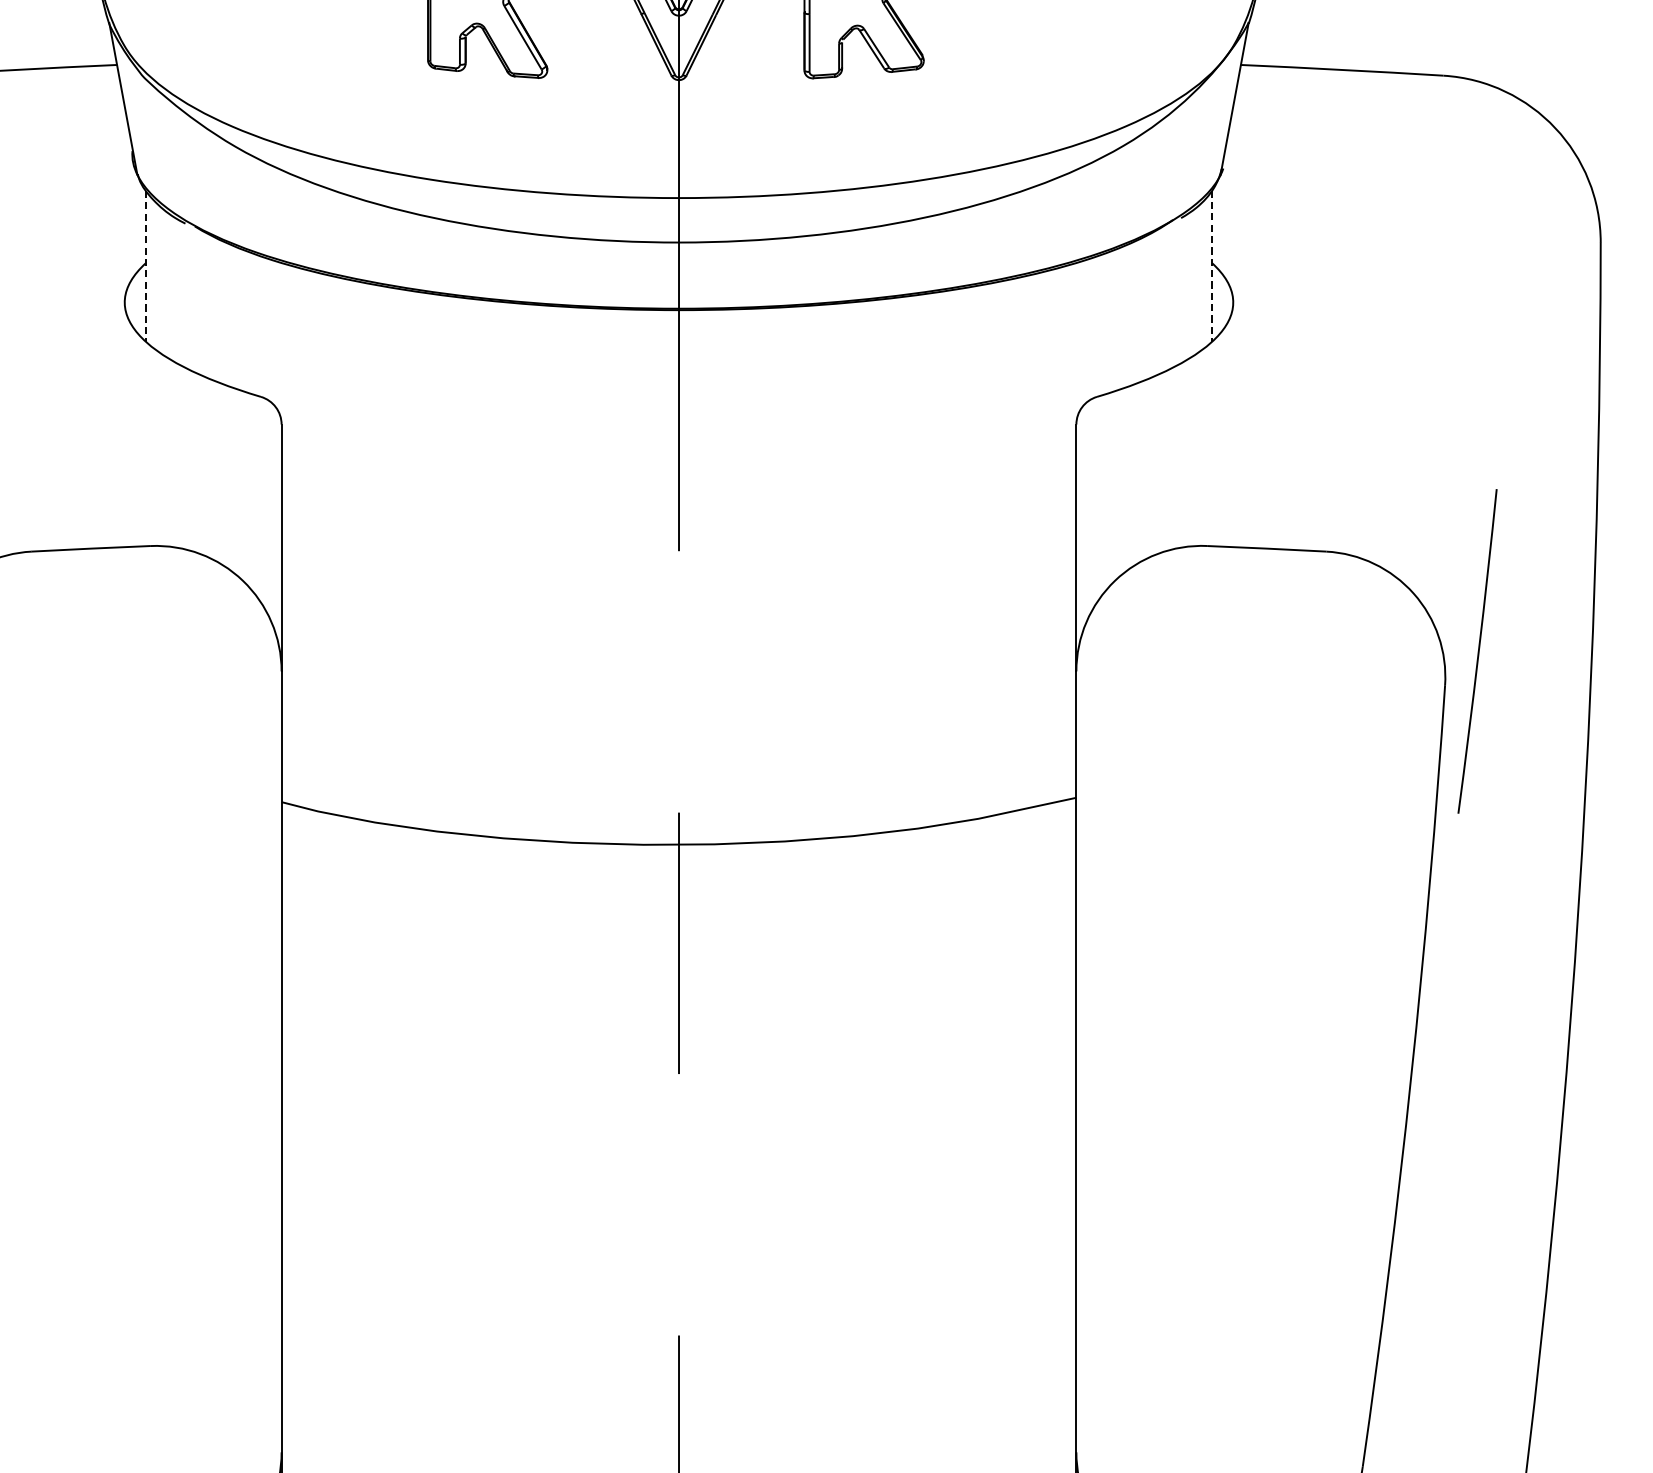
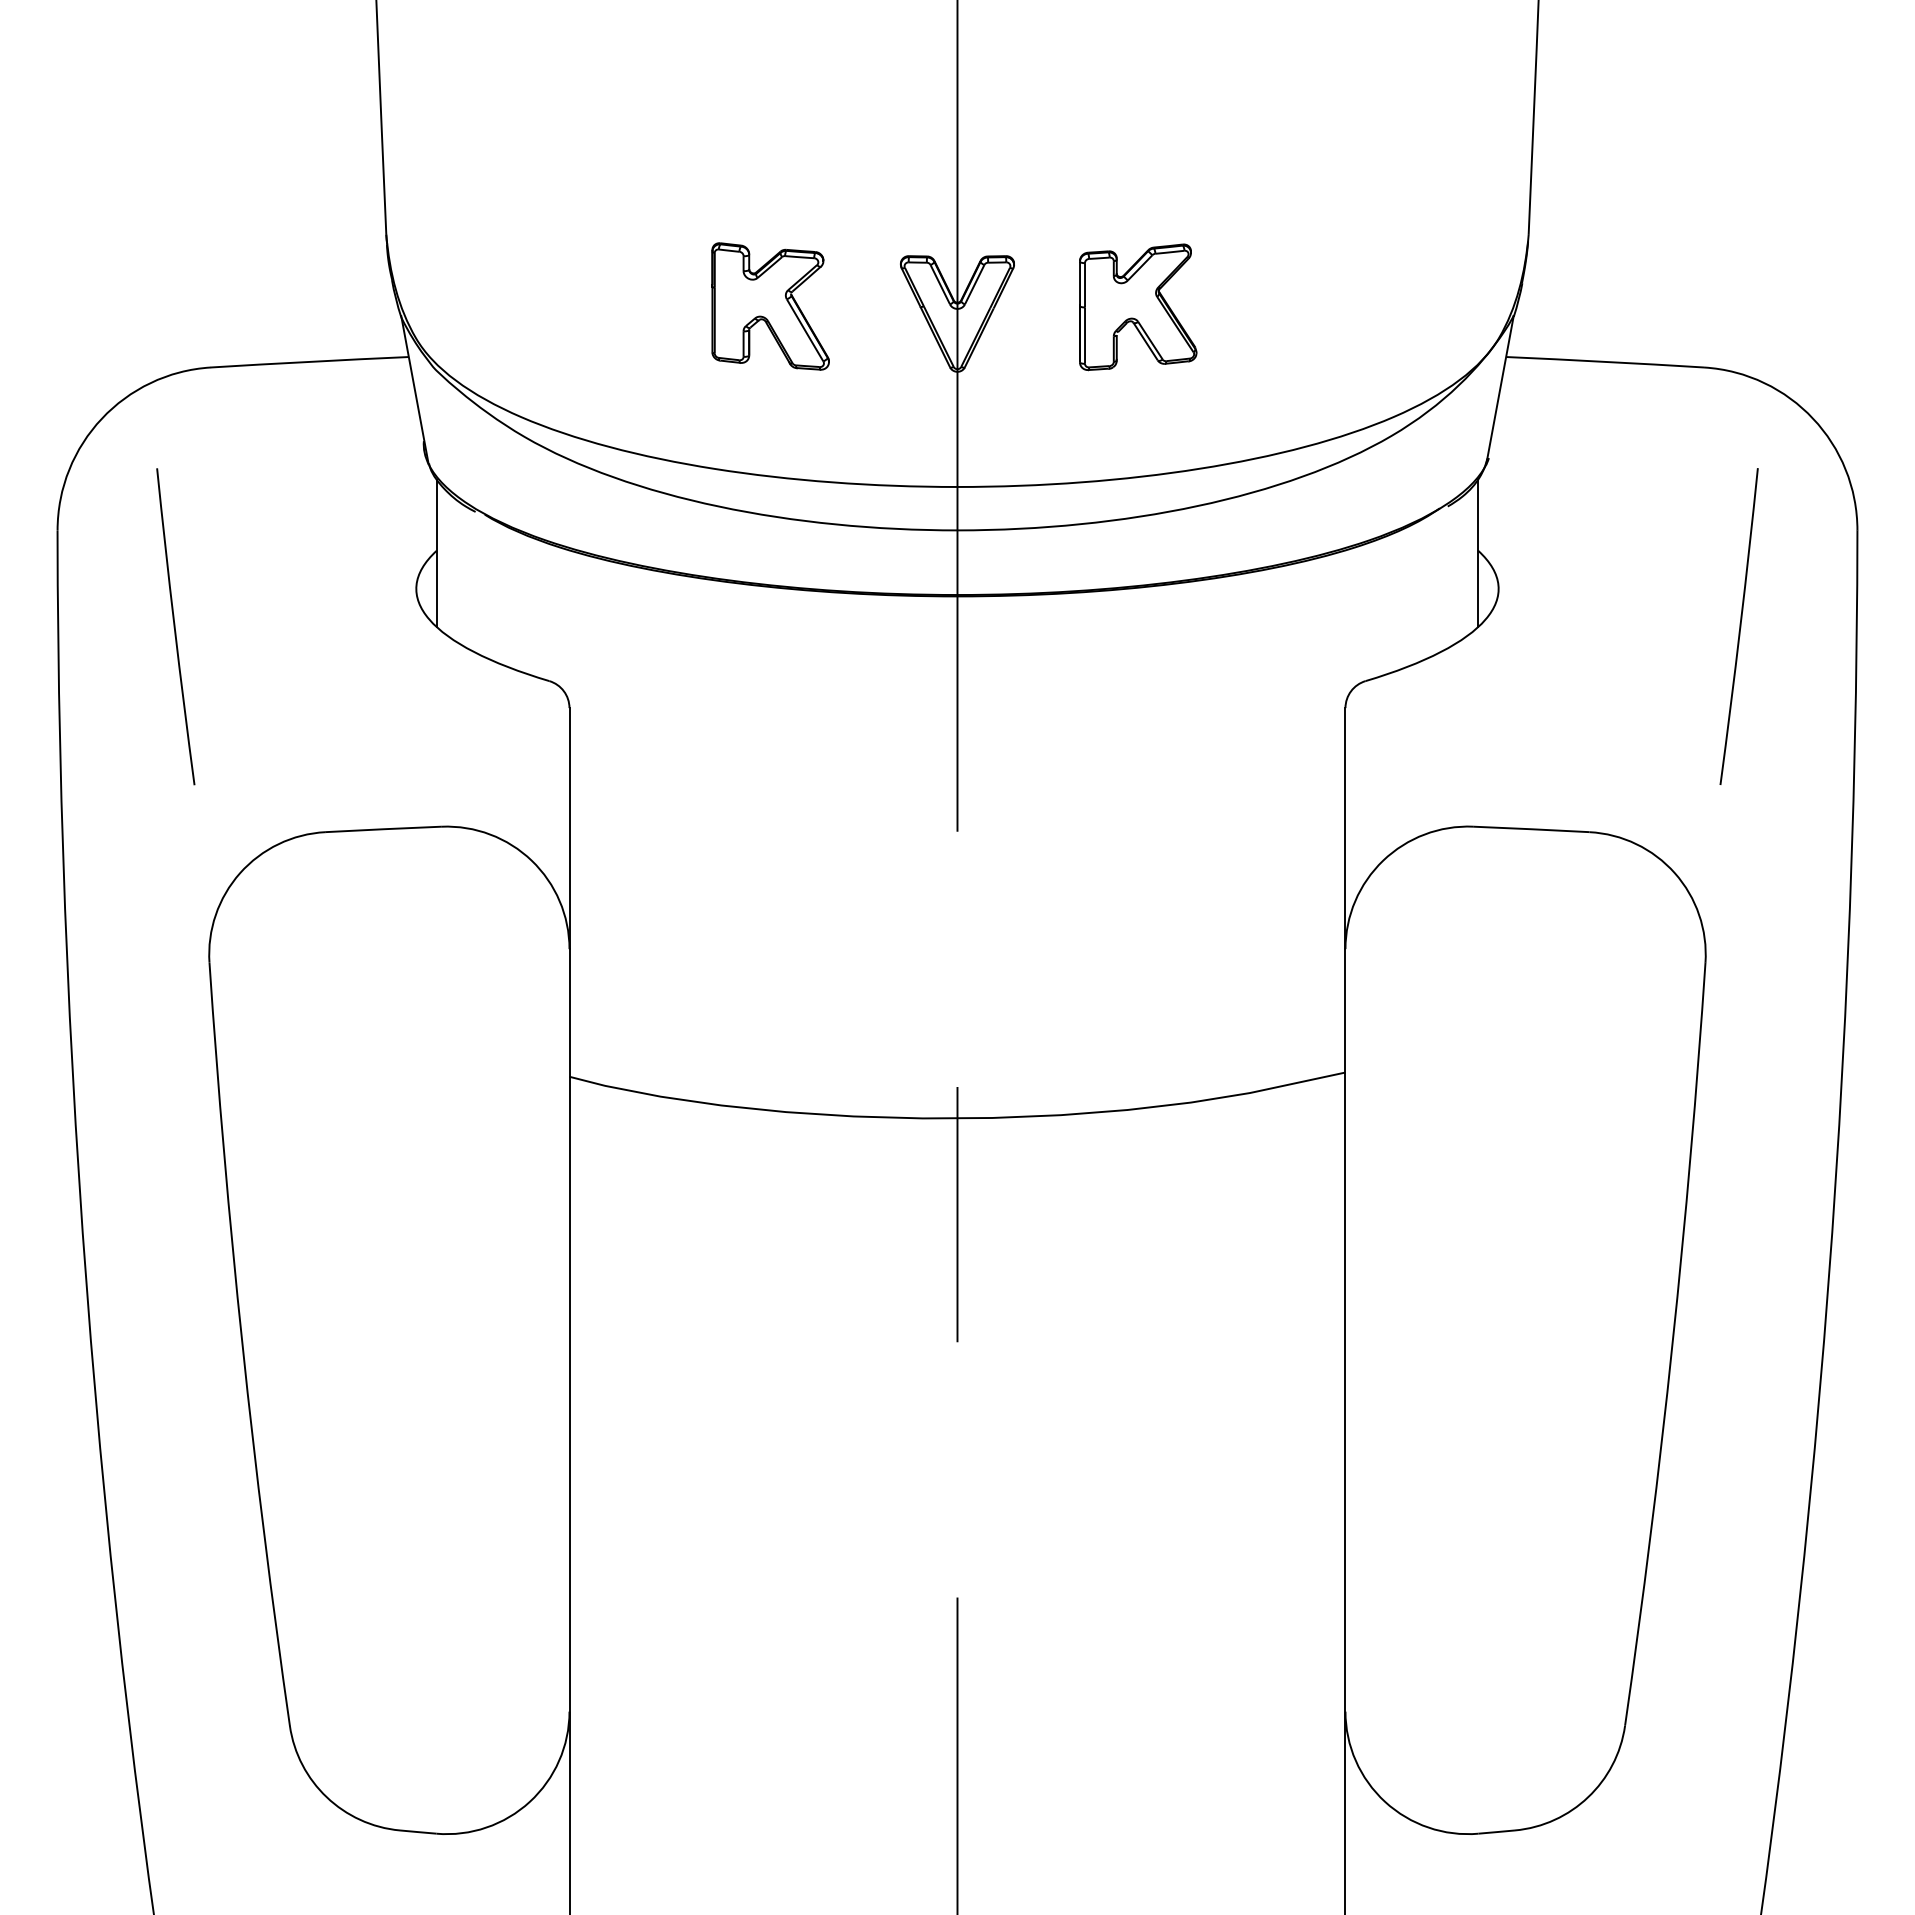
line: (145, 266) -> (436, 553), dashed -> solid
line: (1212, 266) -> (1478, 553), dashed -> solid
arc: (1477, 651) -> (1739, 626), moved

